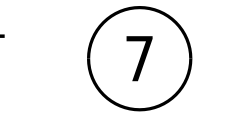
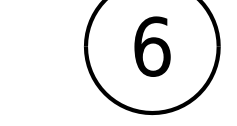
text: (139, 58) -> (152, 46), 7 -> 6

